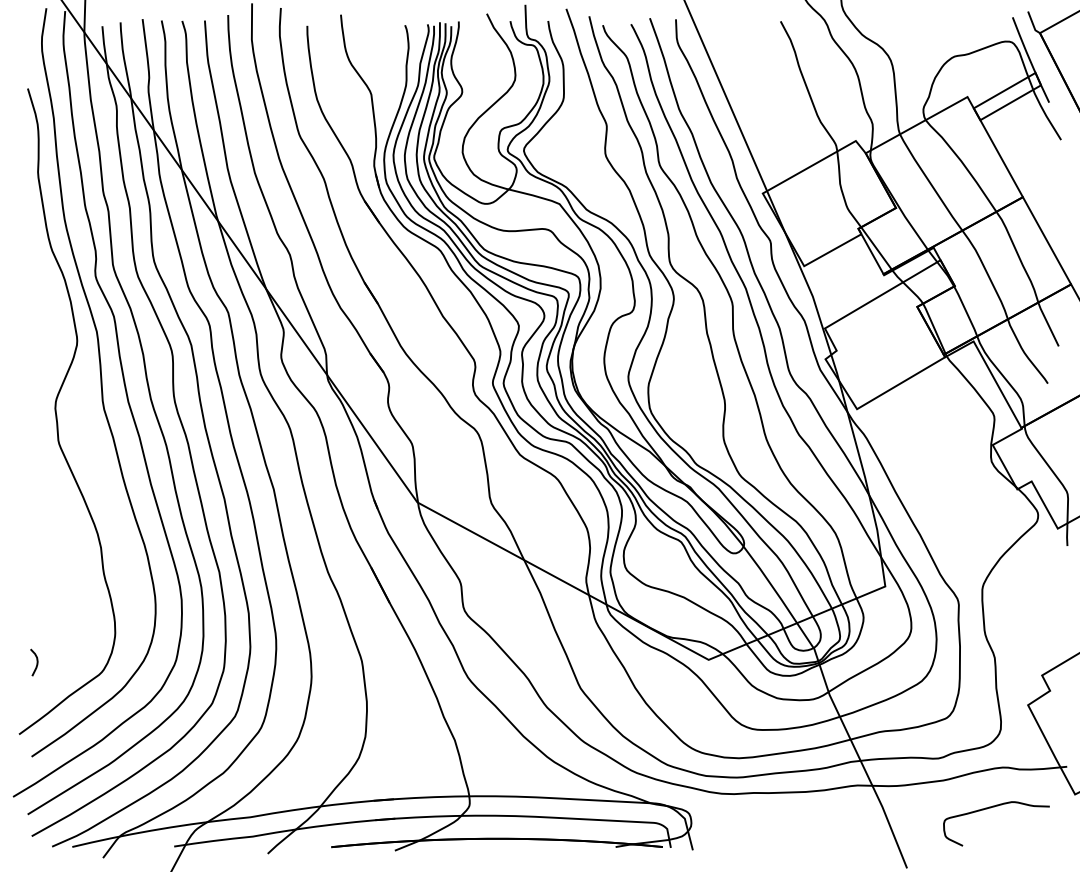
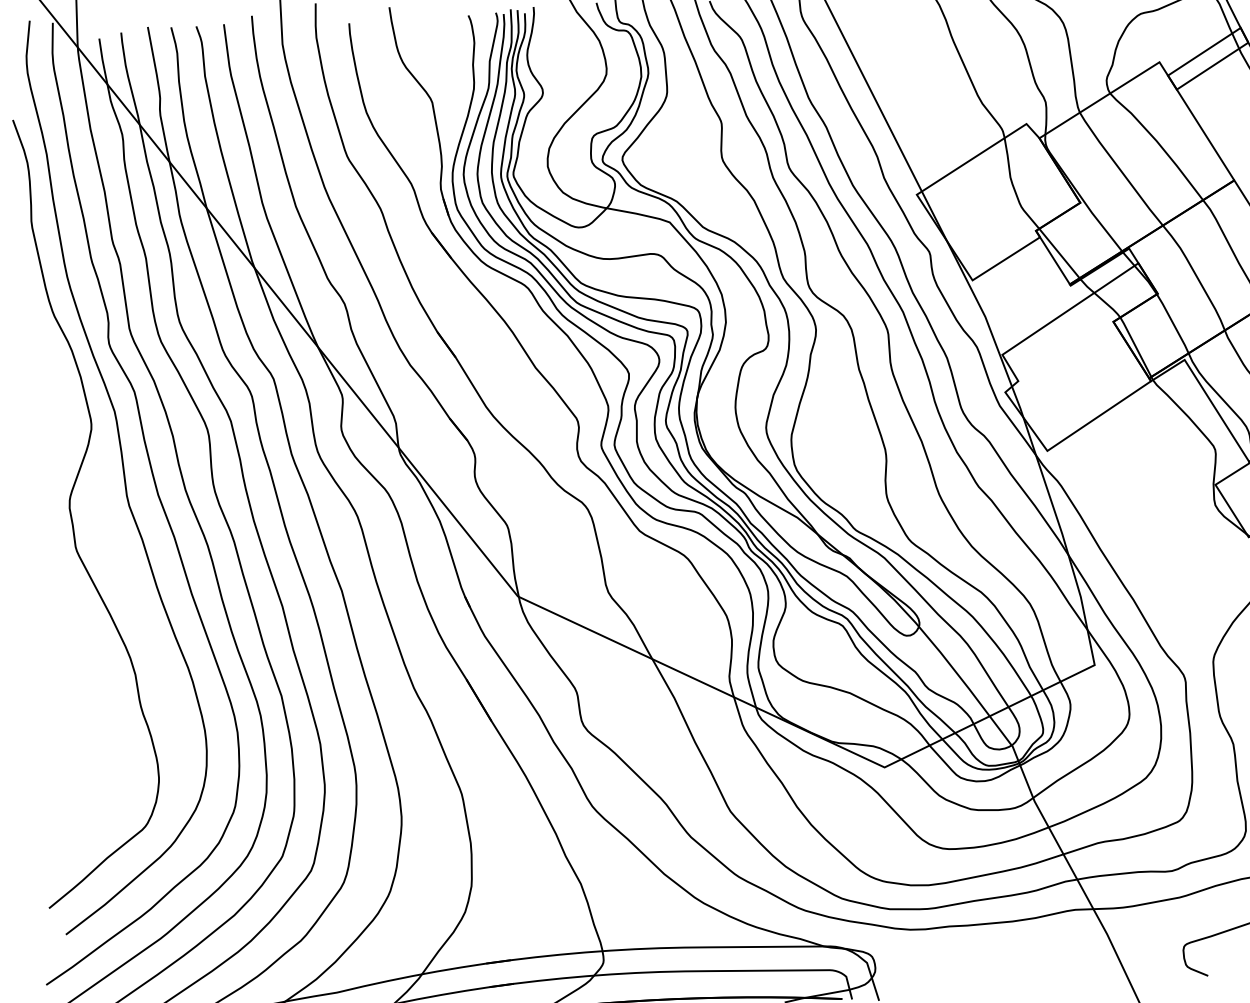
curve: (36, 662) -> (65, 819), removed

